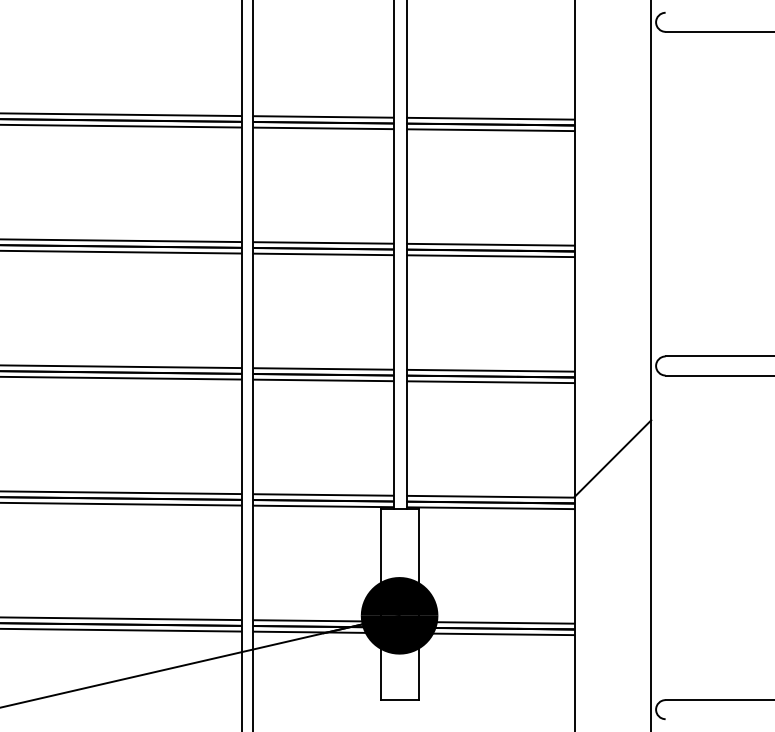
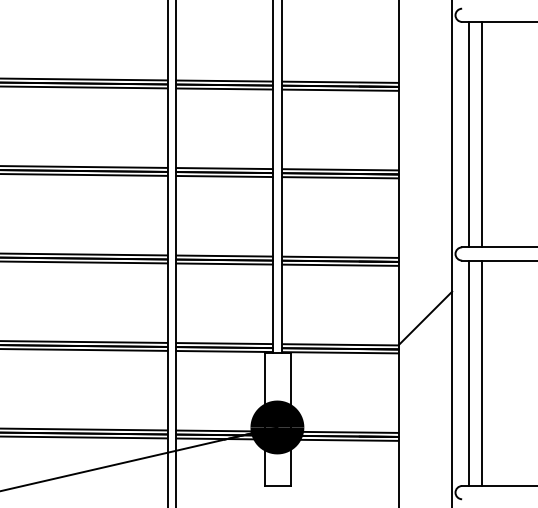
line: (674, 193) -> (468, 134), added
line: (694, 193) -> (482, 134), added
line: (674, 538) -> (468, 373), added
line: (694, 538) -> (482, 373), added

